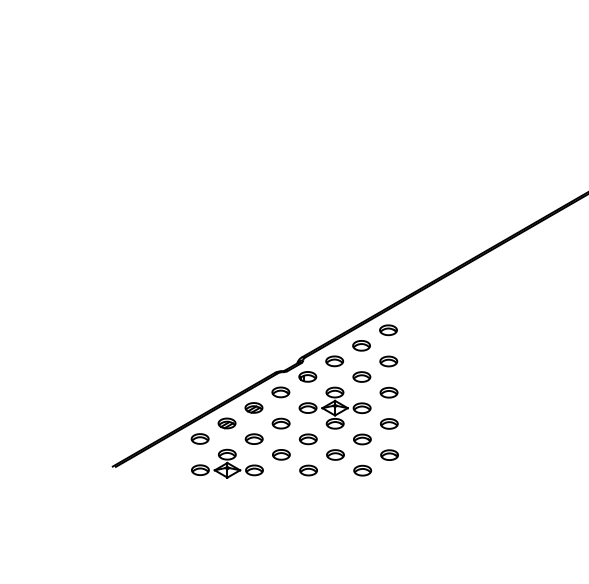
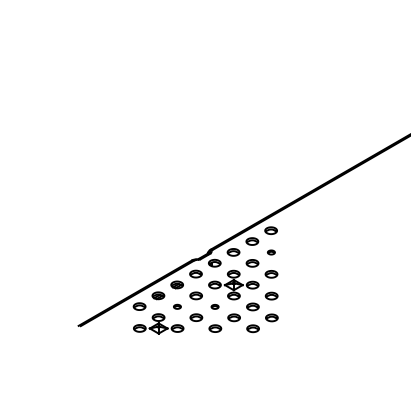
part: (389, 361) -> (271, 252), size x0.6
part: (254, 438) -> (177, 306), size x0.6
part: (307, 438) -> (214, 306), size x0.6

